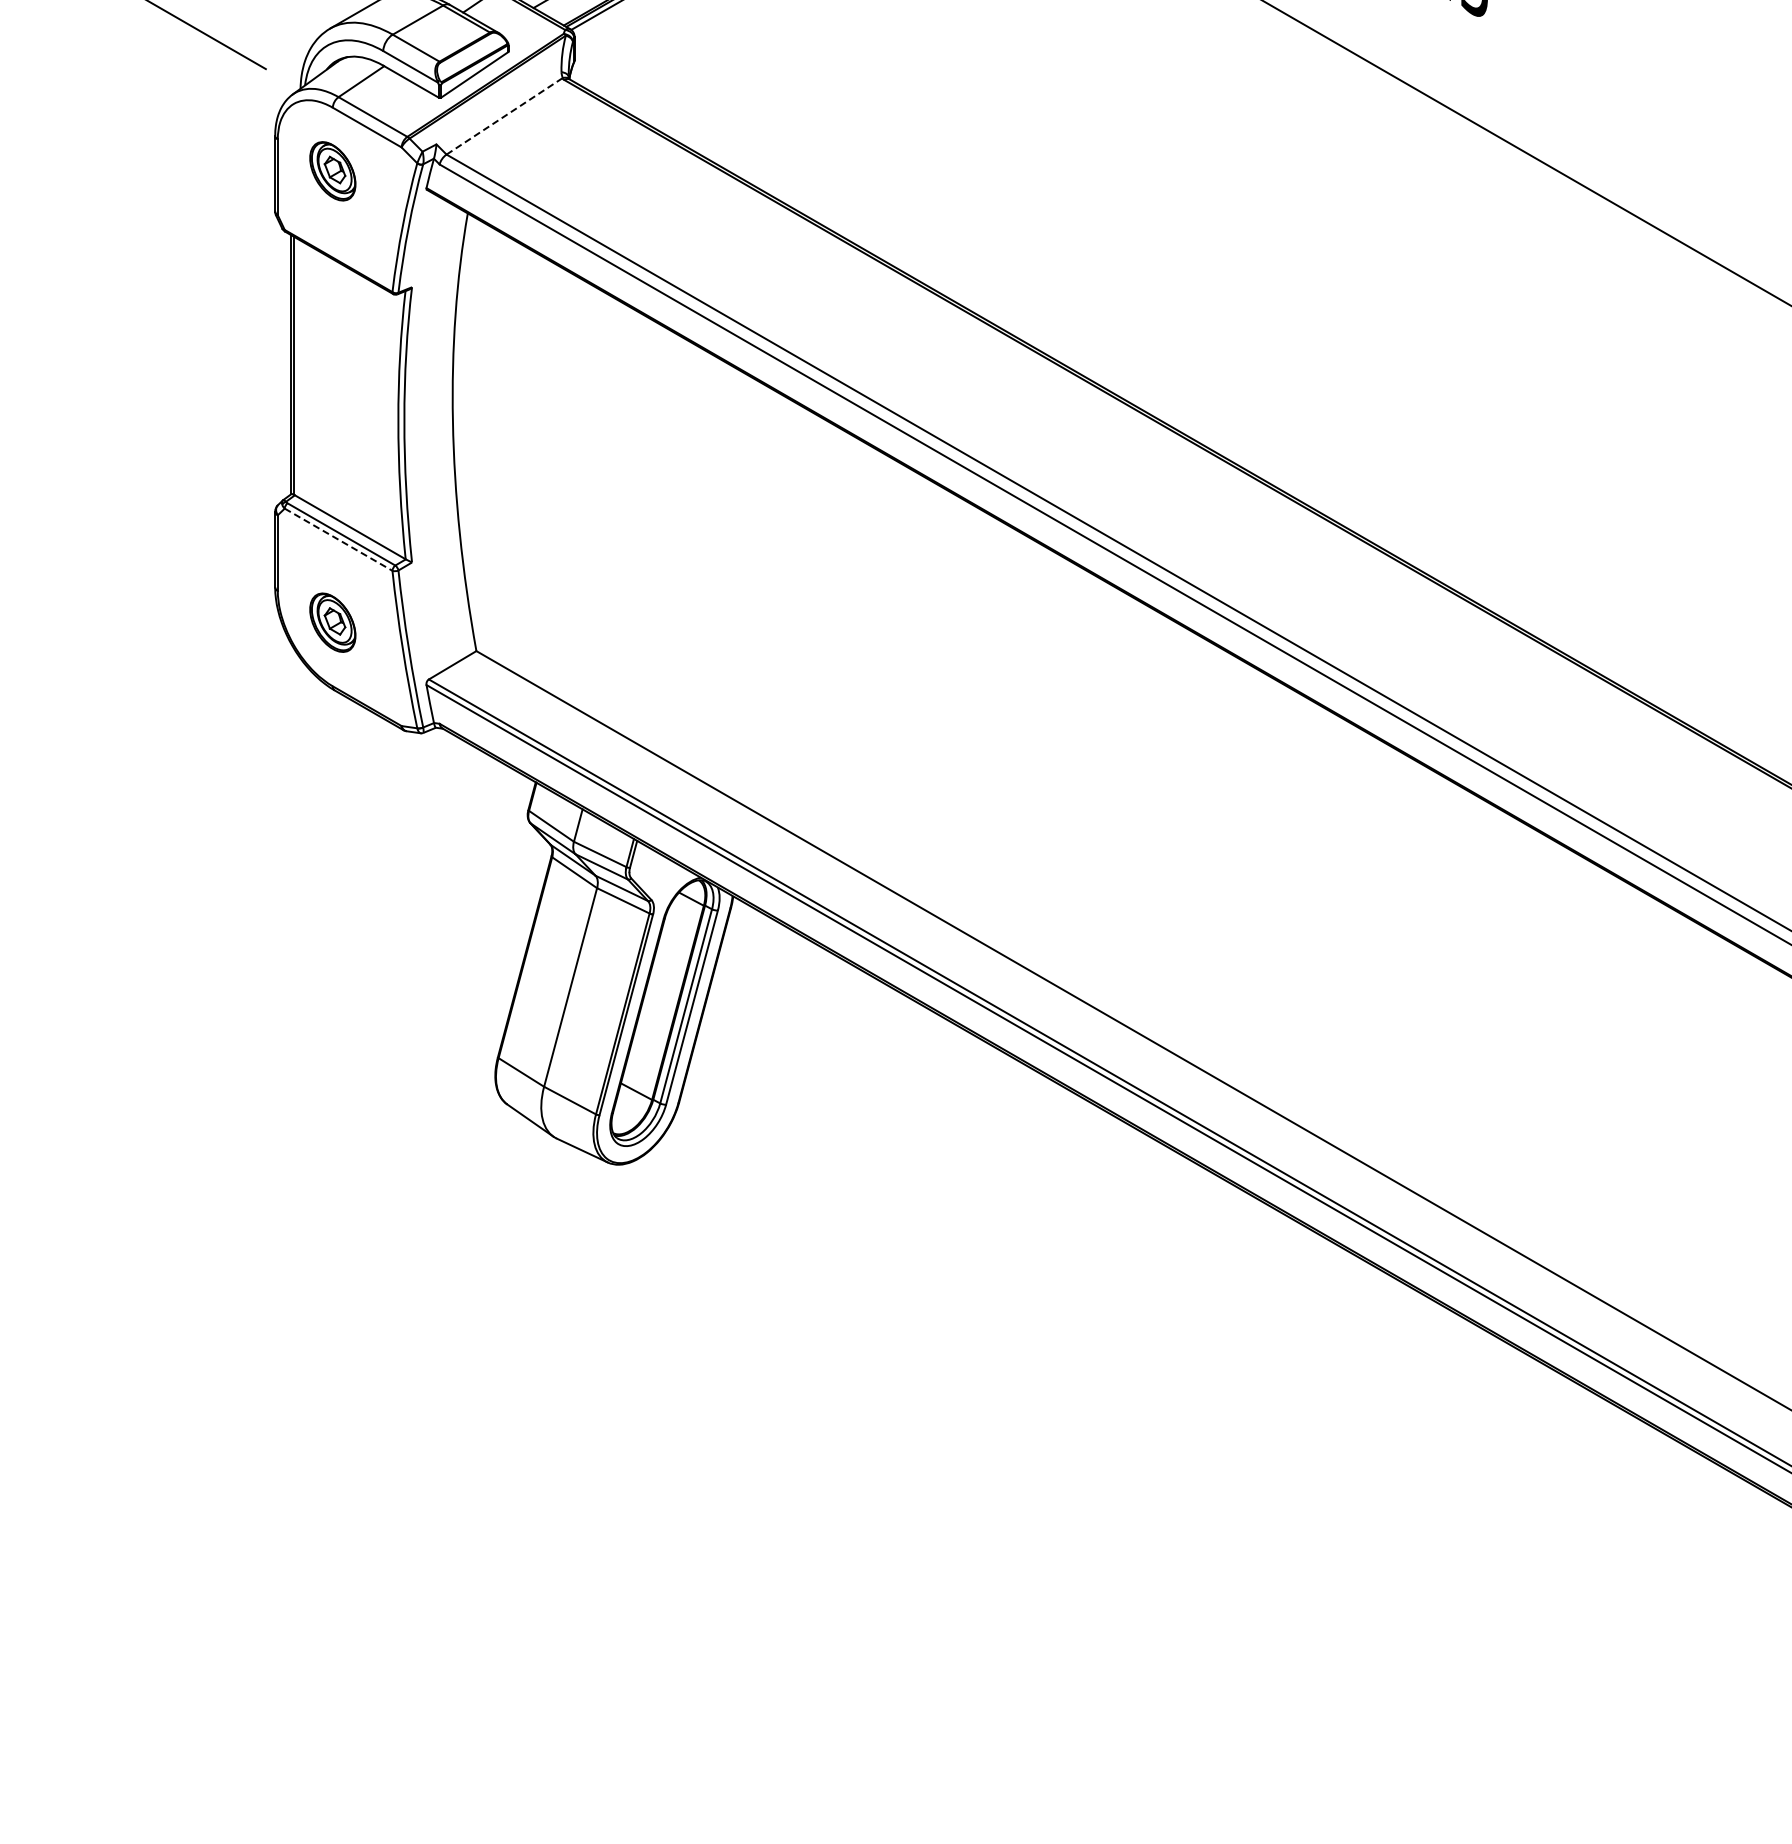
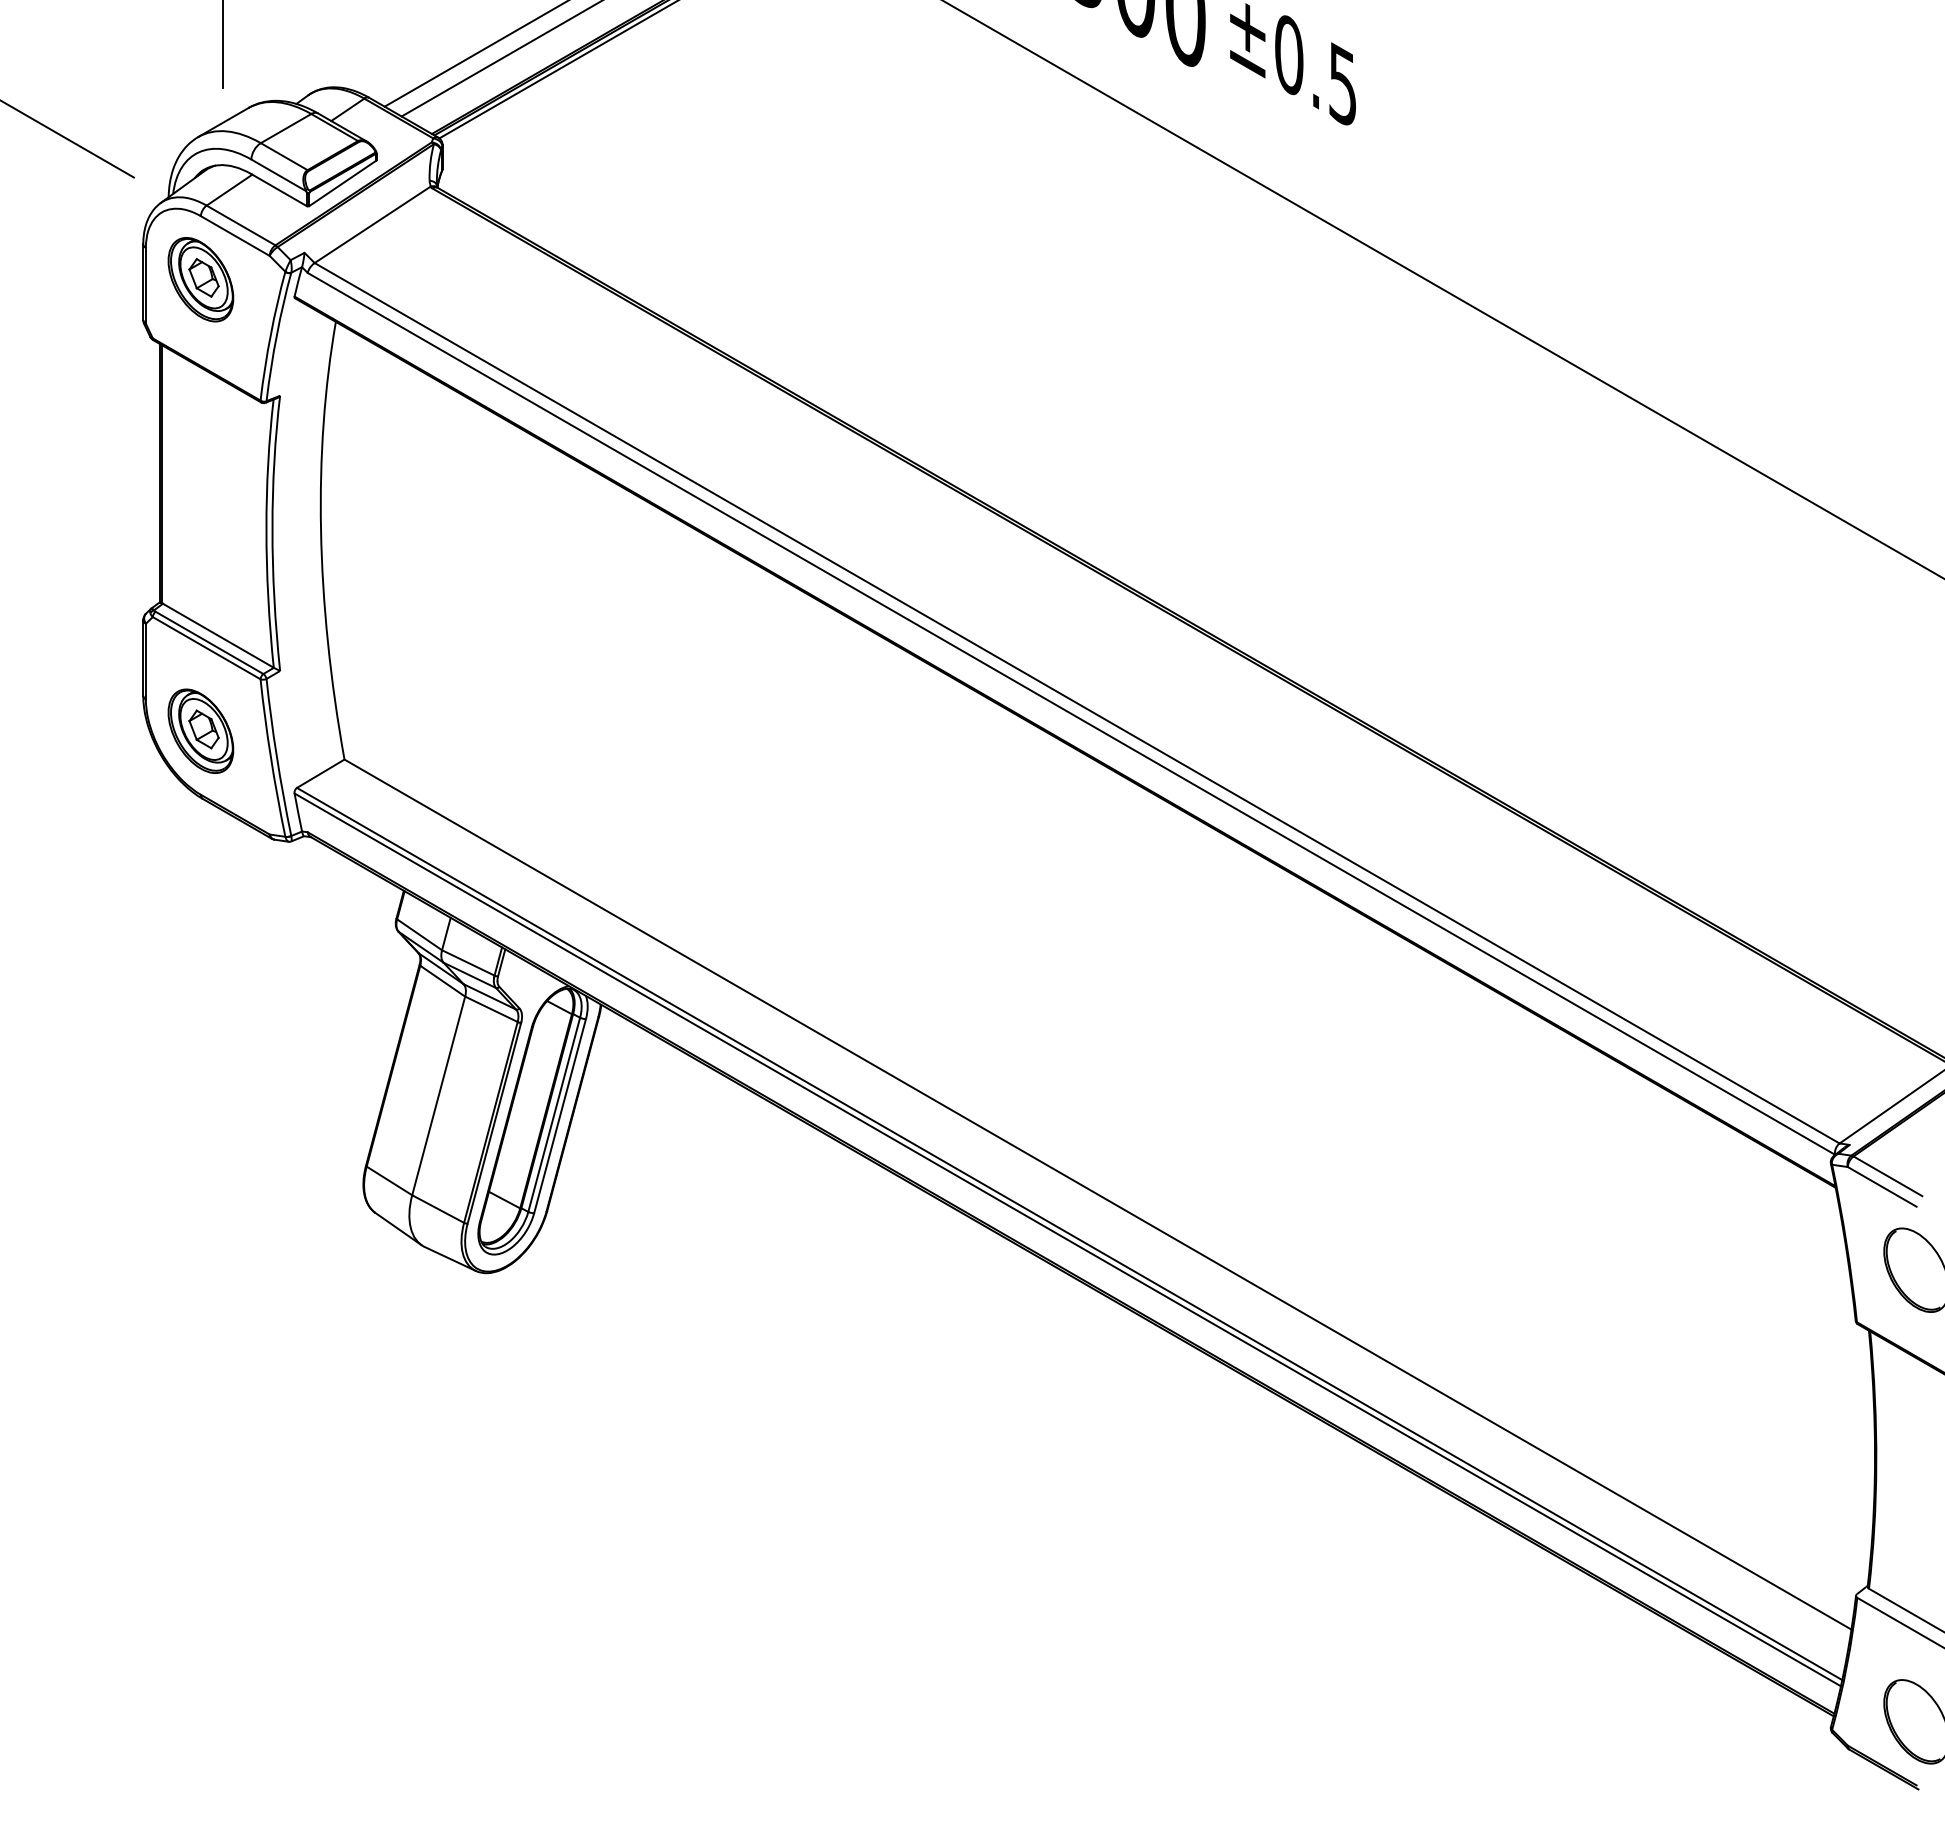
line: (504, 116) -> (372, 224), dashed -> solid
part: (332, 171) -> (200, 279), size x1.43
line: (339, 540) -> (207, 648), dashed -> solid
part: (332, 622) -> (200, 730), size x1.43

